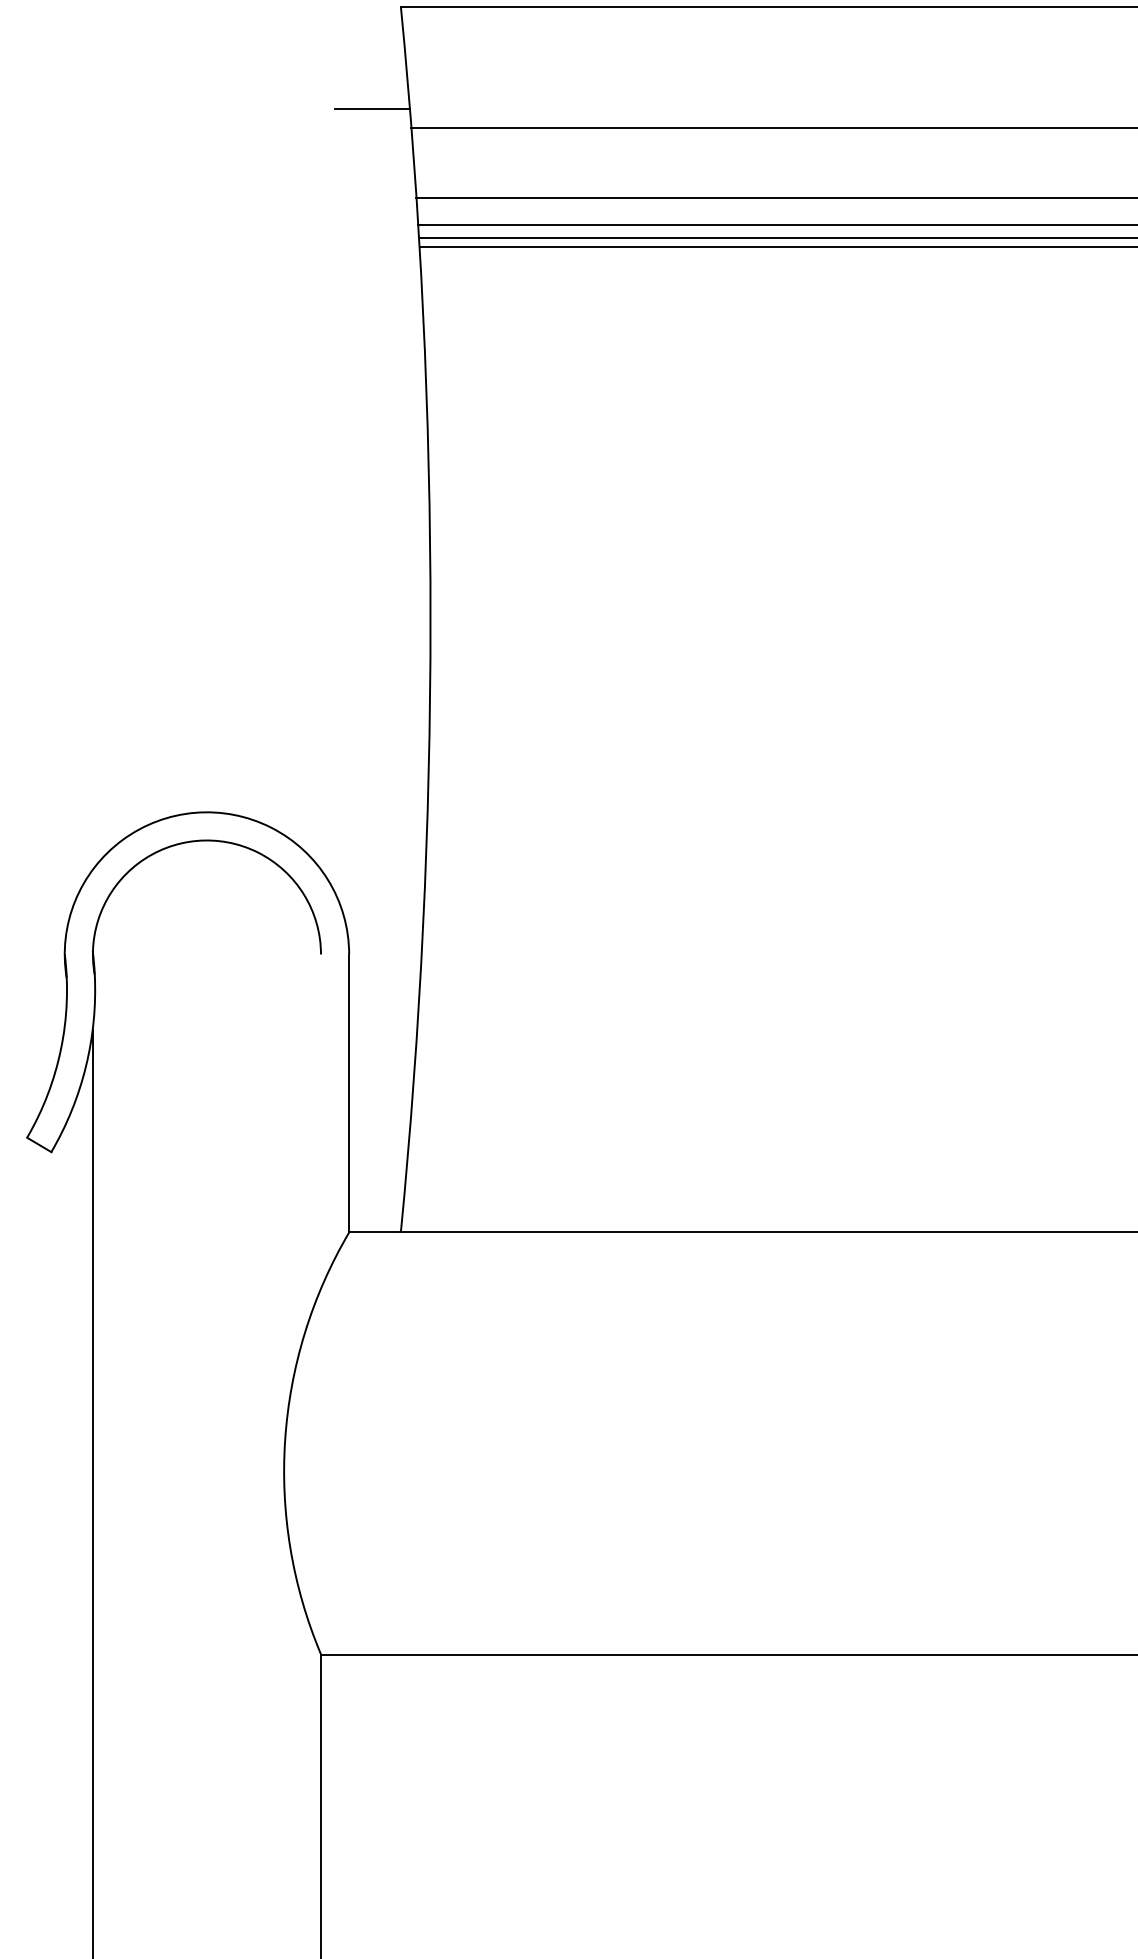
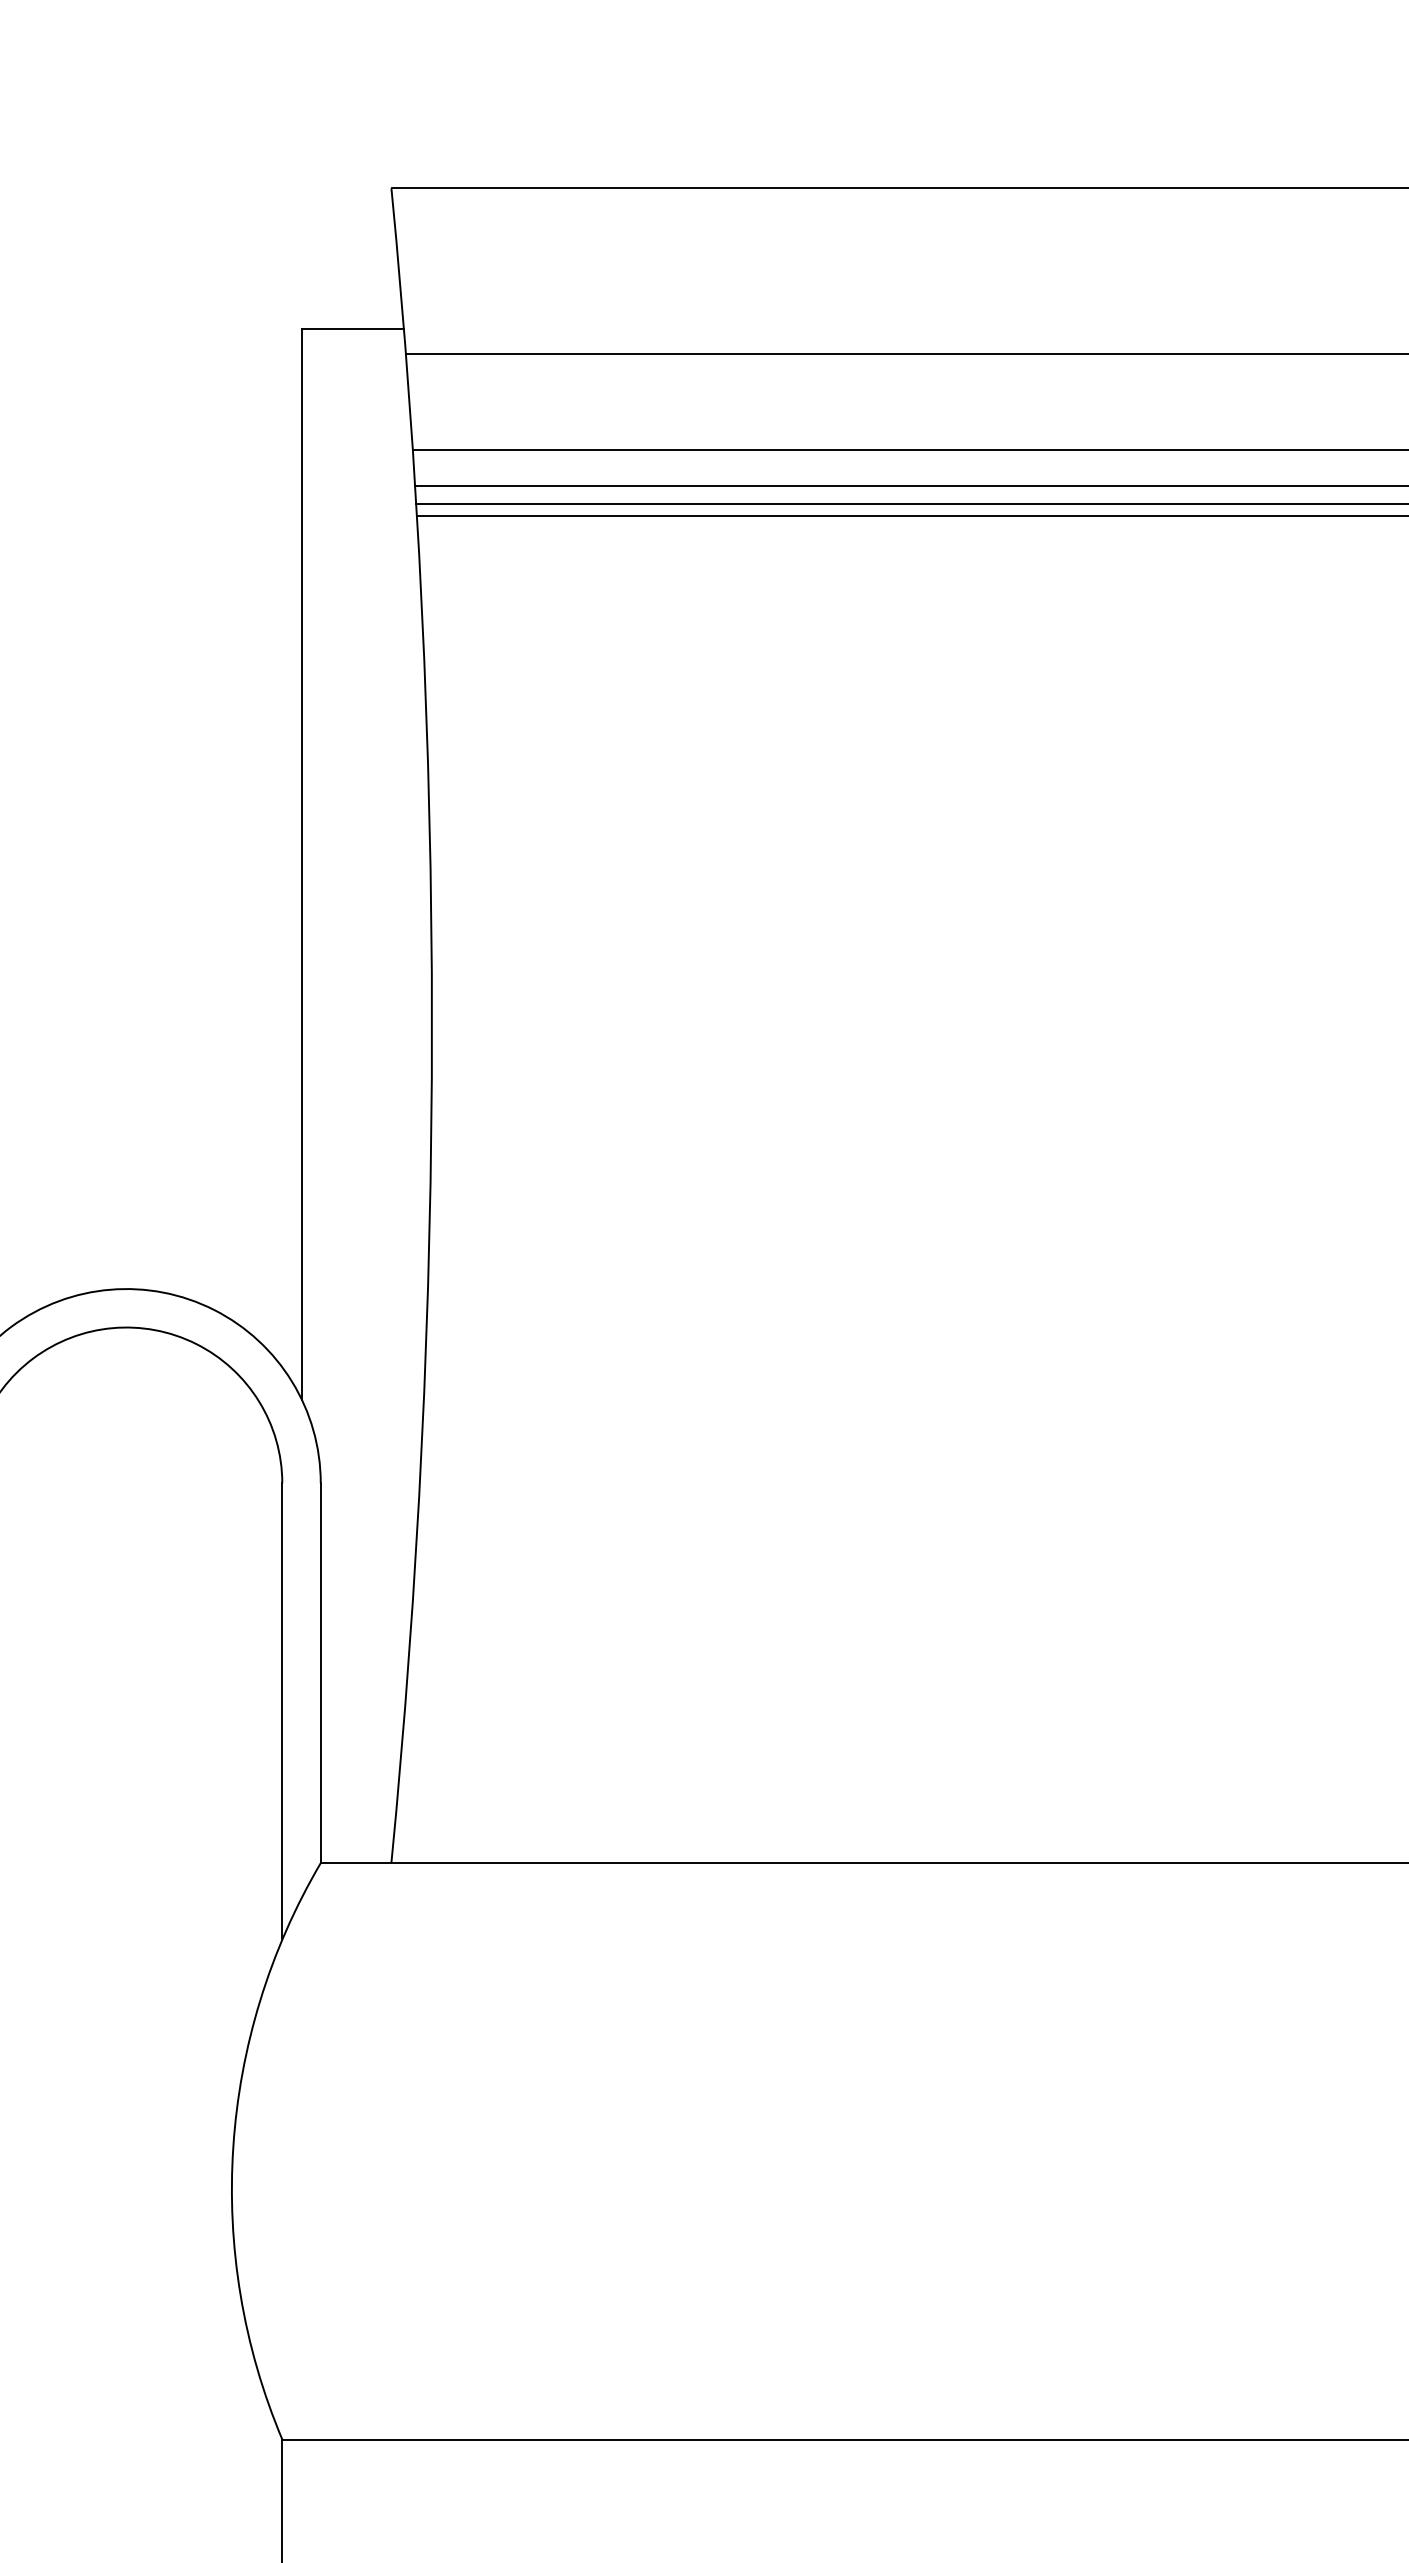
line: (335, 501) -> (302, 864), added
line: (321, 1121) -> (282, 1711), added

